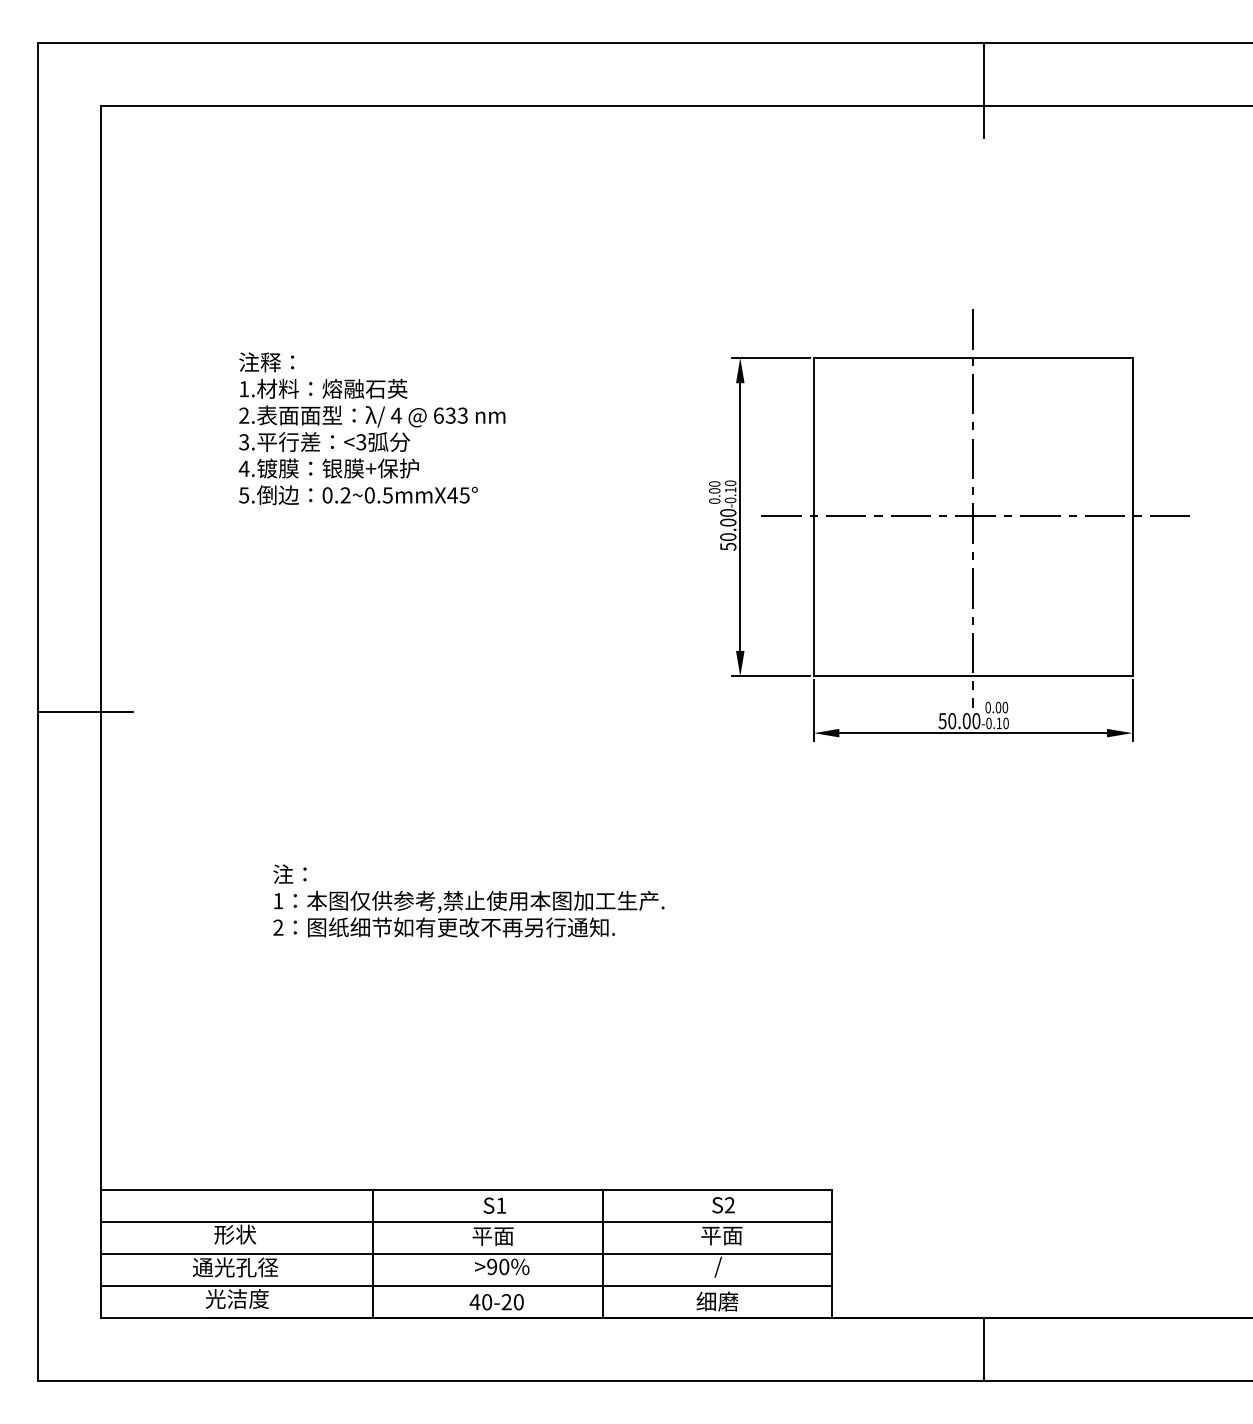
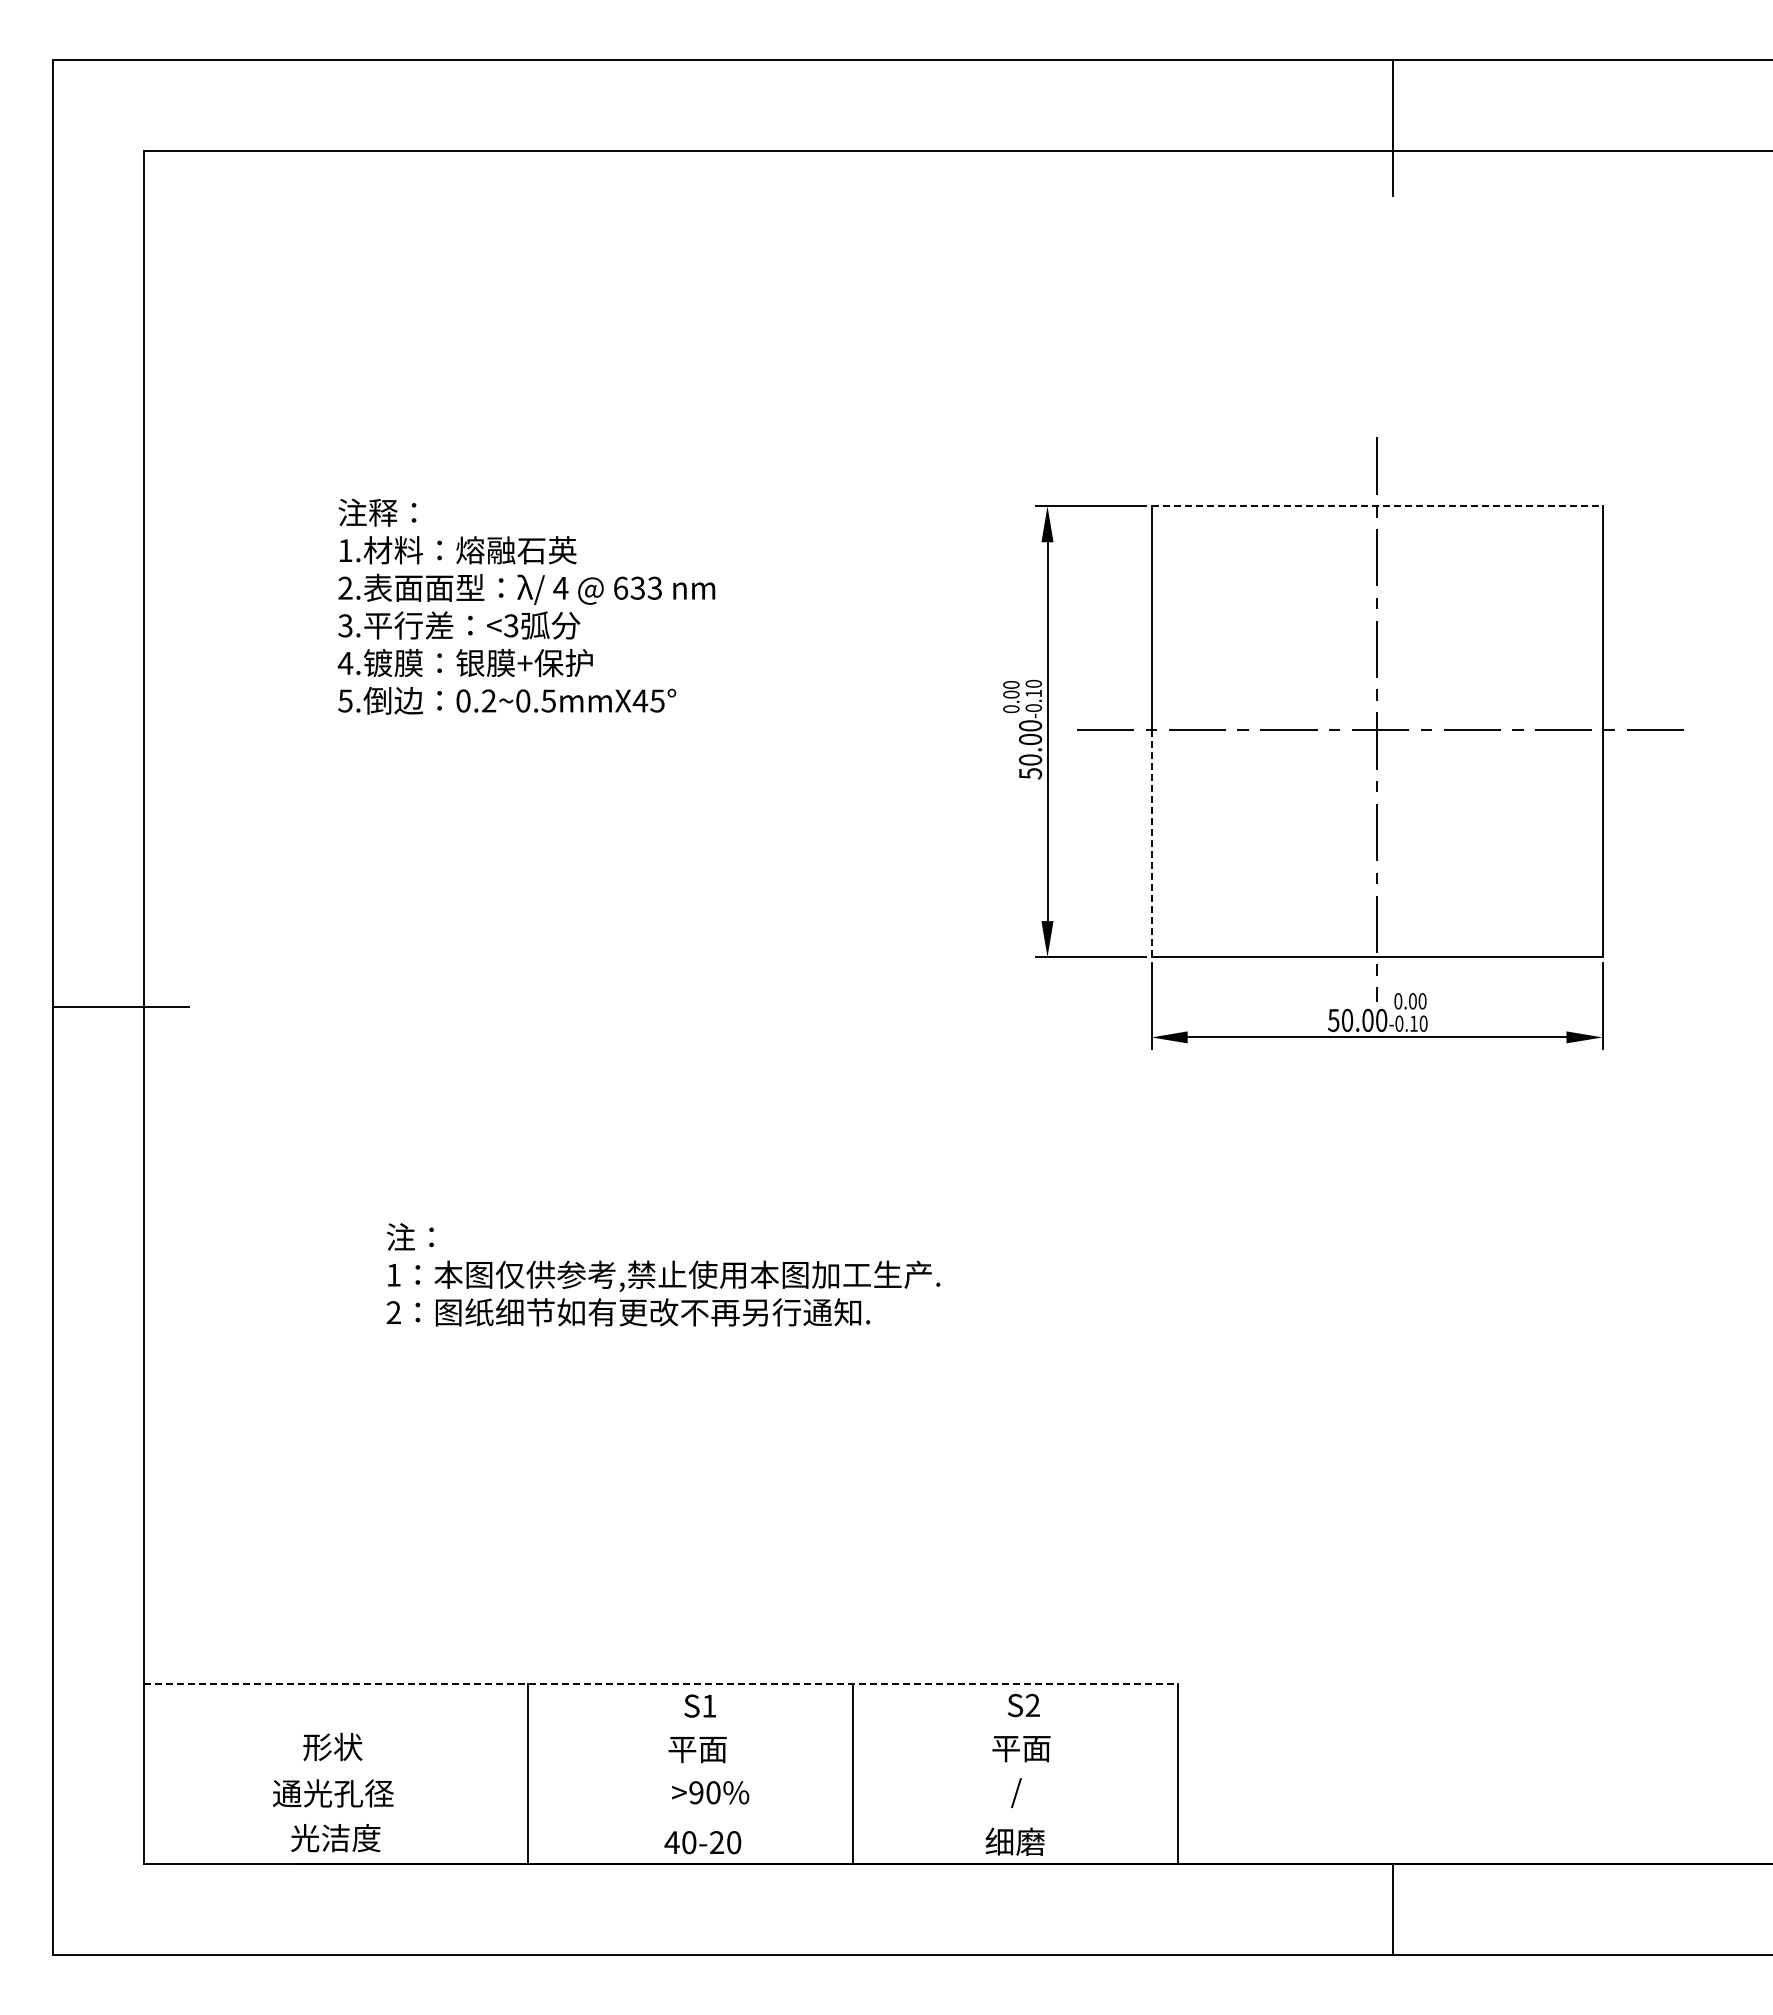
line: (973, 357) -> (1377, 506), solid -> dashed
line: (813, 596) -> (1151, 844), solid -> dashed
line: (467, 1189) -> (661, 1683), solid -> dashed
line: (466, 1222) -> (660, 1729), removed
line: (466, 1254) -> (660, 1774), removed
line: (466, 1285) -> (660, 1819), removed

